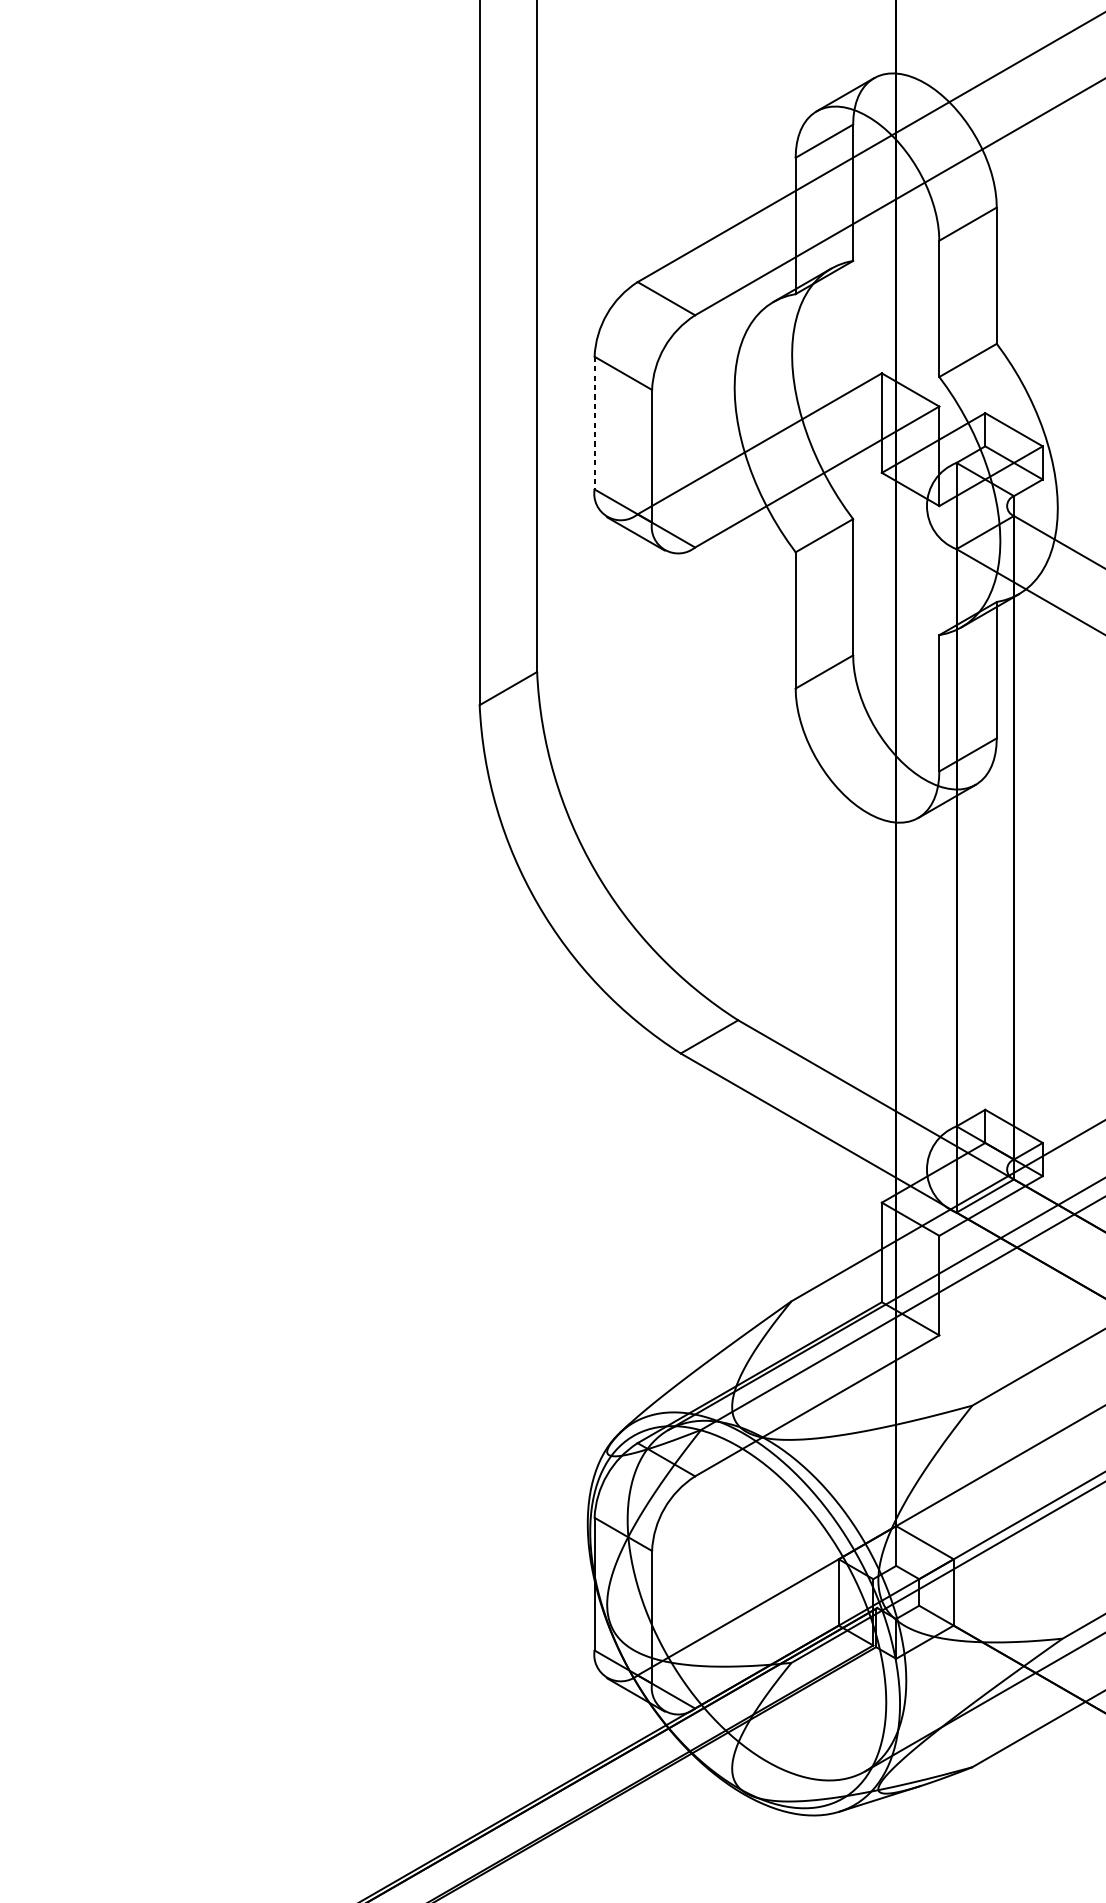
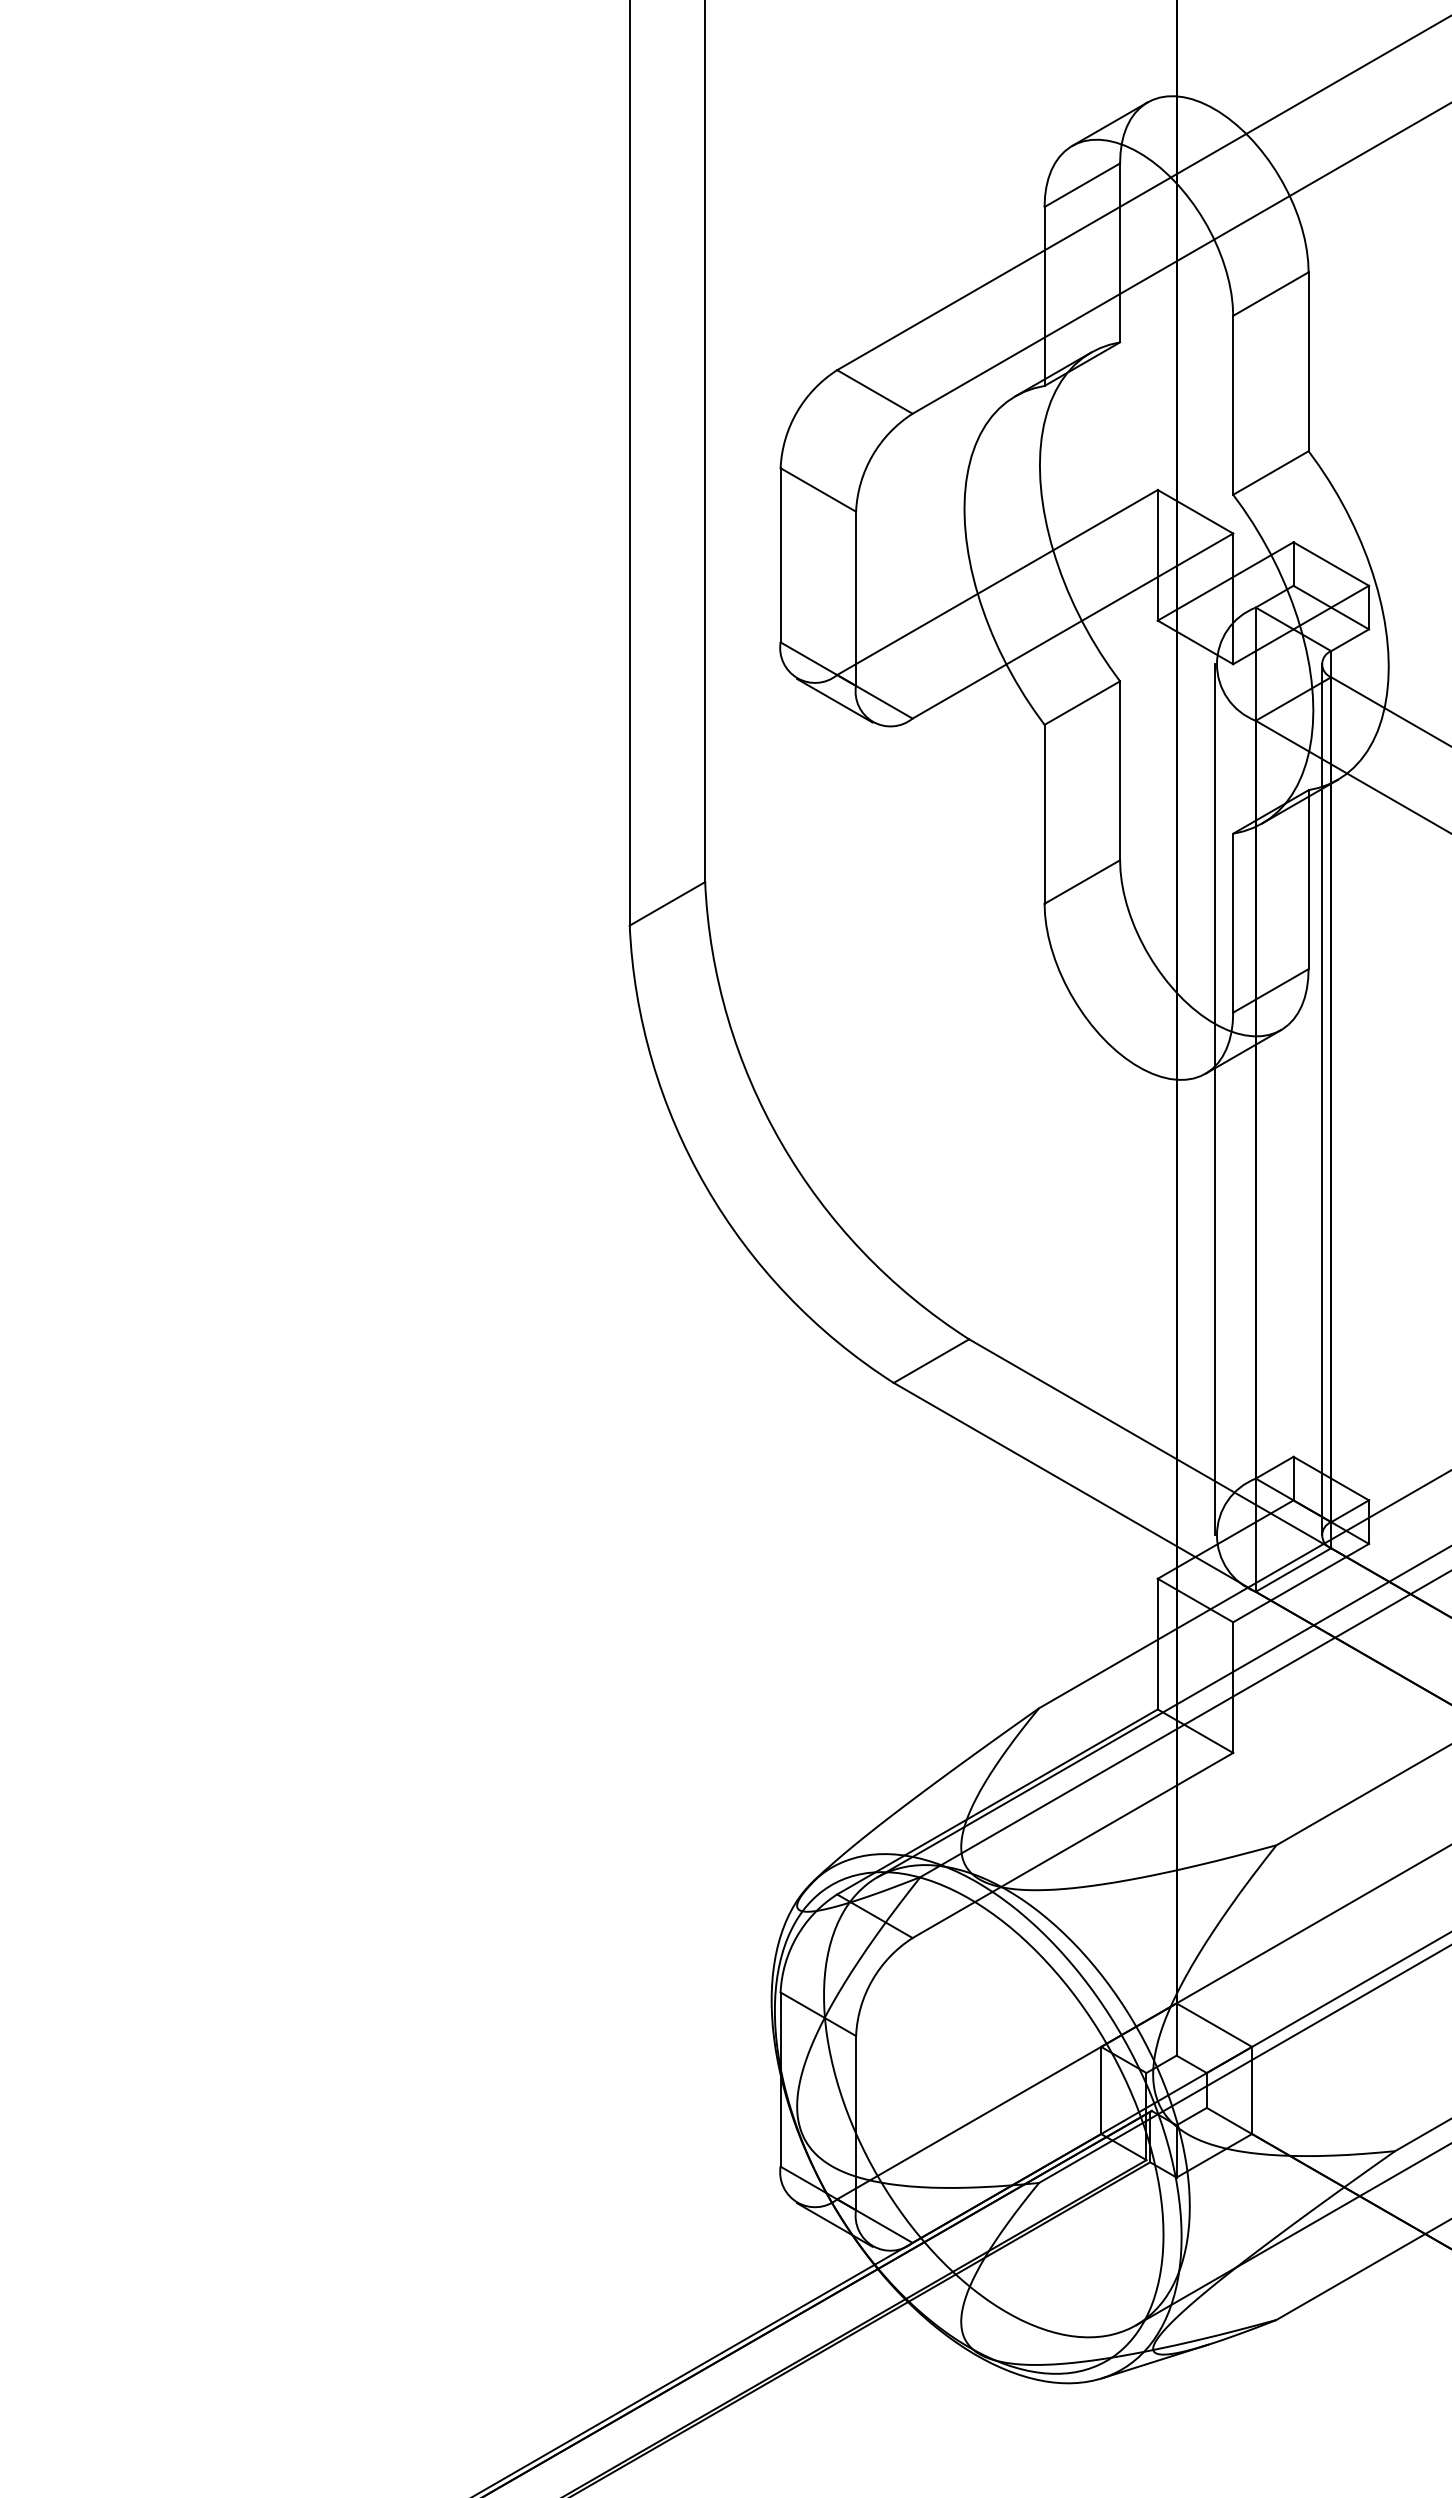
line: (594, 423) -> (780, 555), dashed -> solid
line: (925, 837) -> (1215, 1099), added
line: (1006, 837) -> (1321, 1099), added

